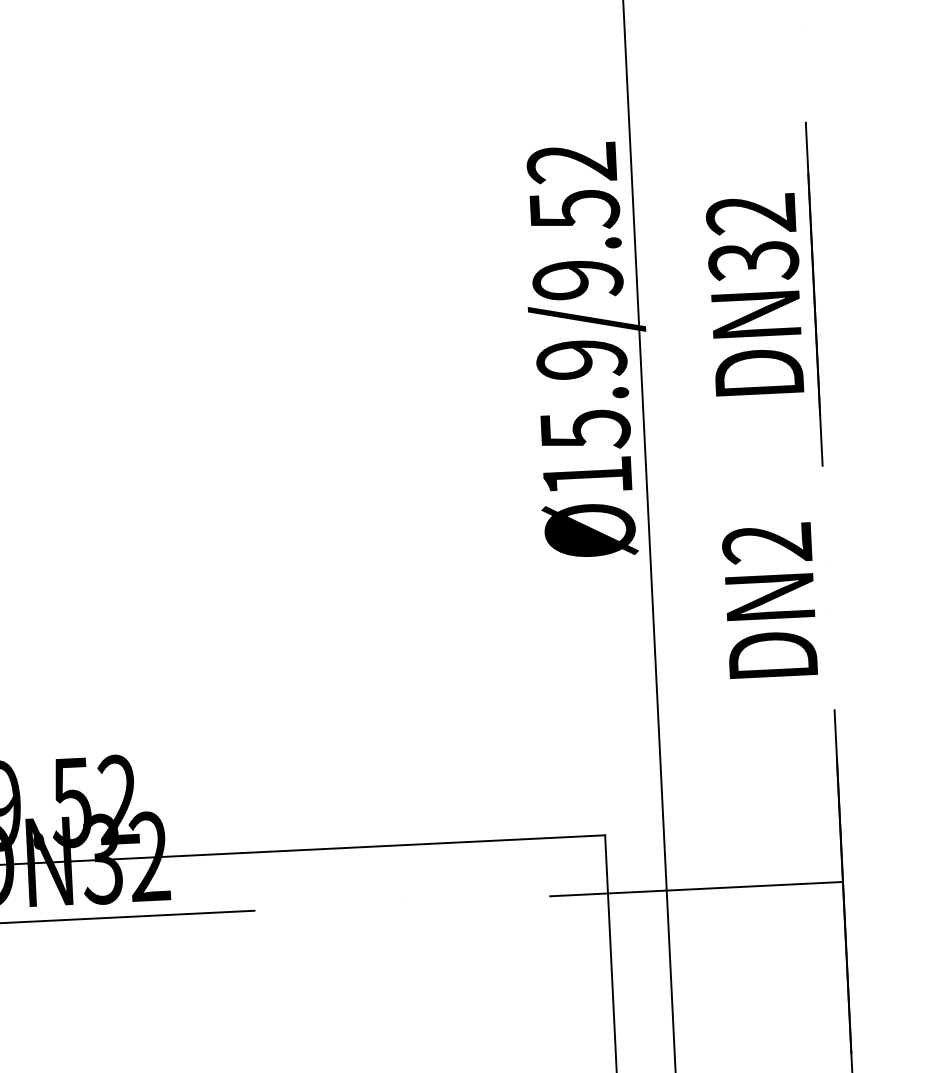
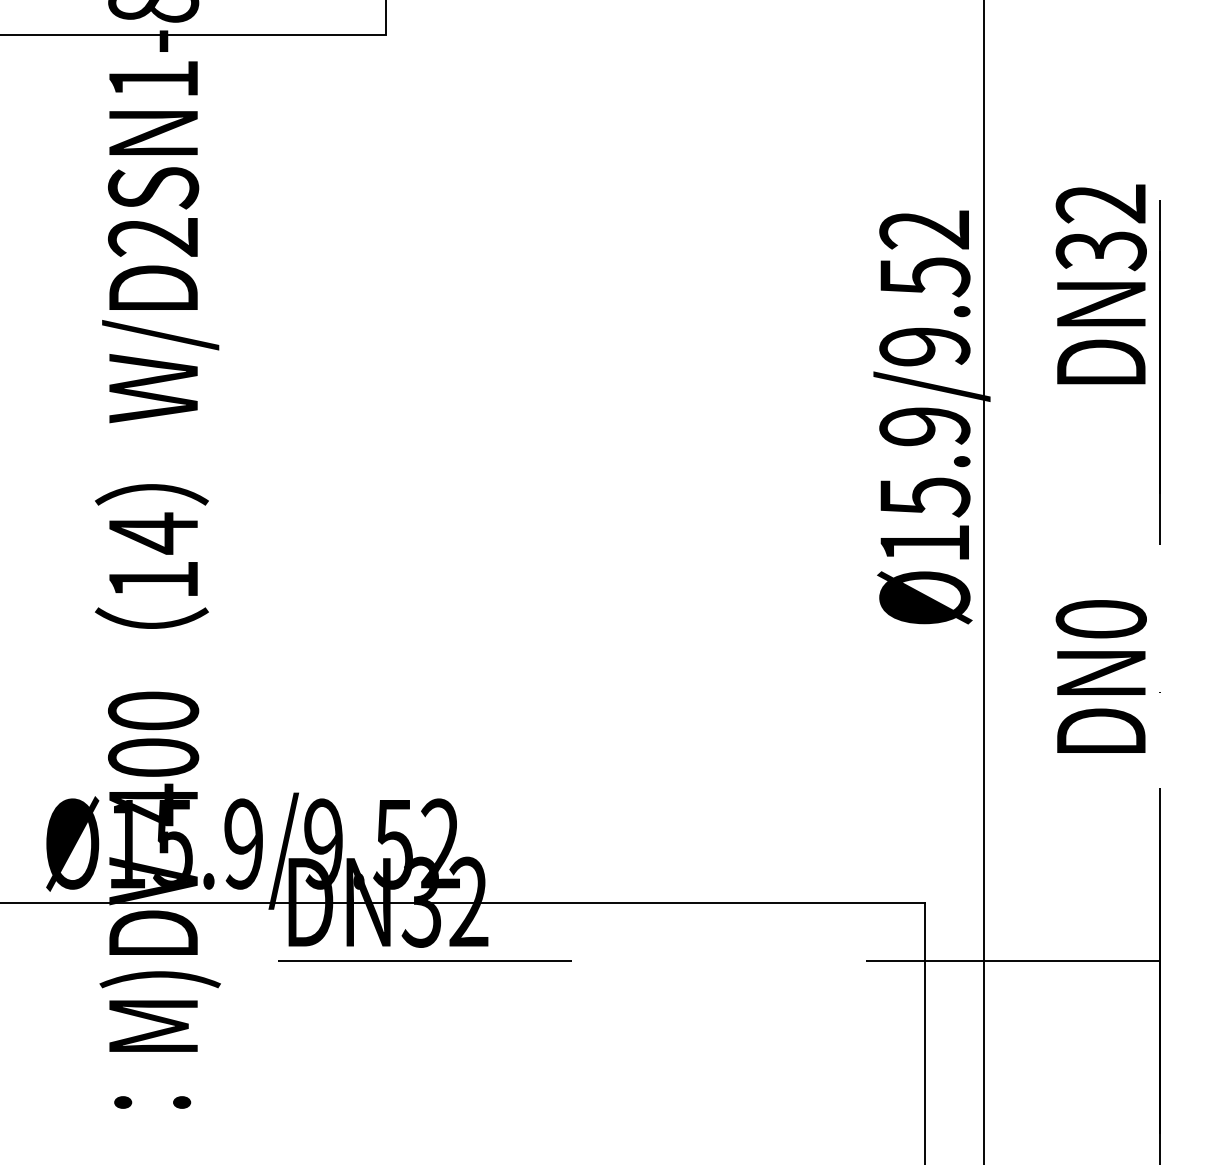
text: (754, 294) -> (1100, 284), moved
text: (766, 543) -> (1100, 619), DN2 -> DN0

